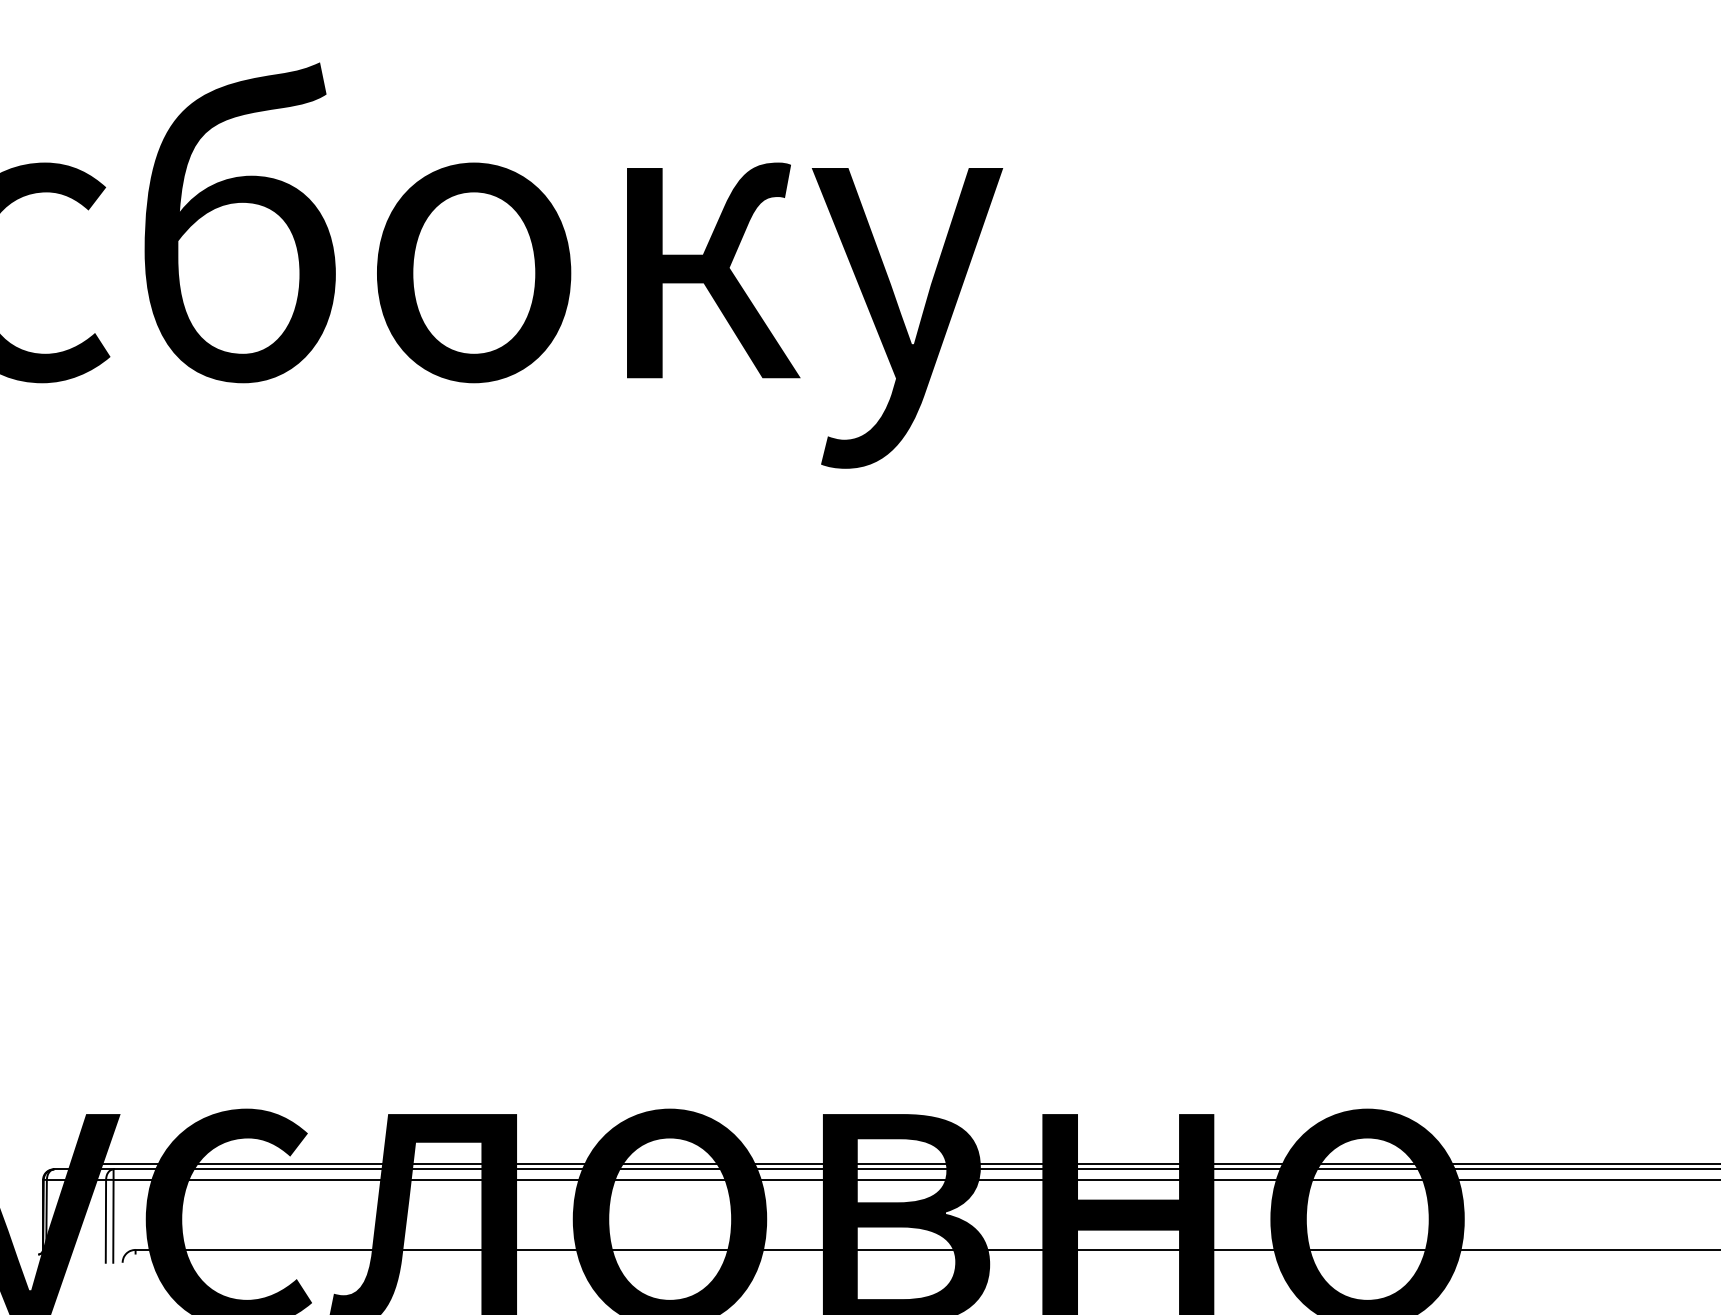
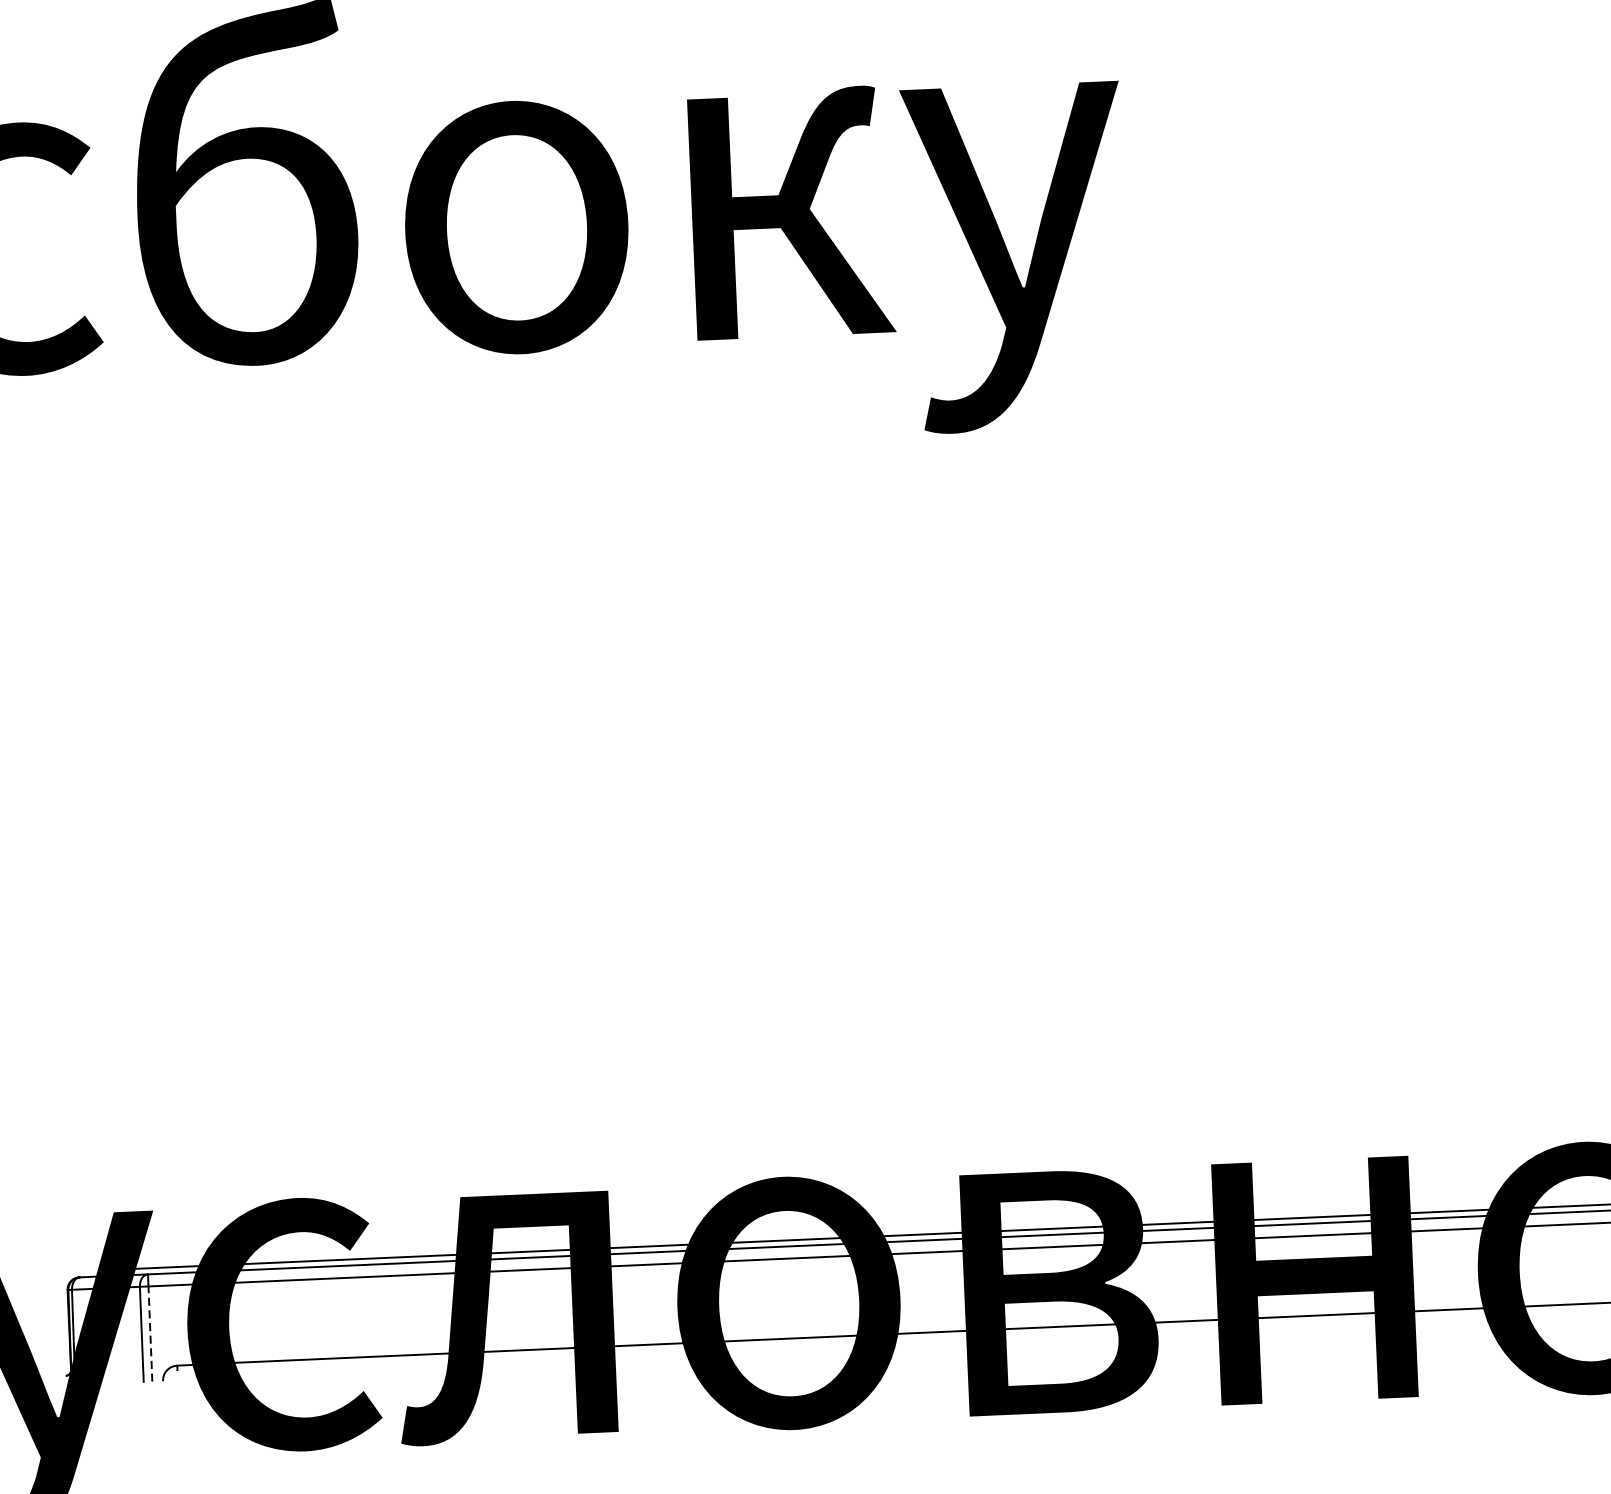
line: (113, 1220) -> (150, 1333), solid -> dashed

